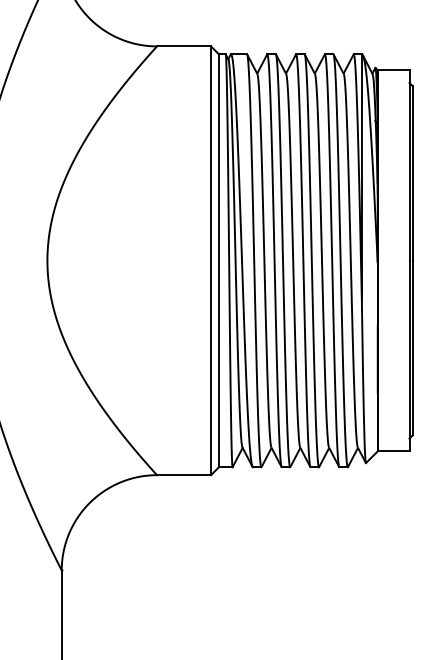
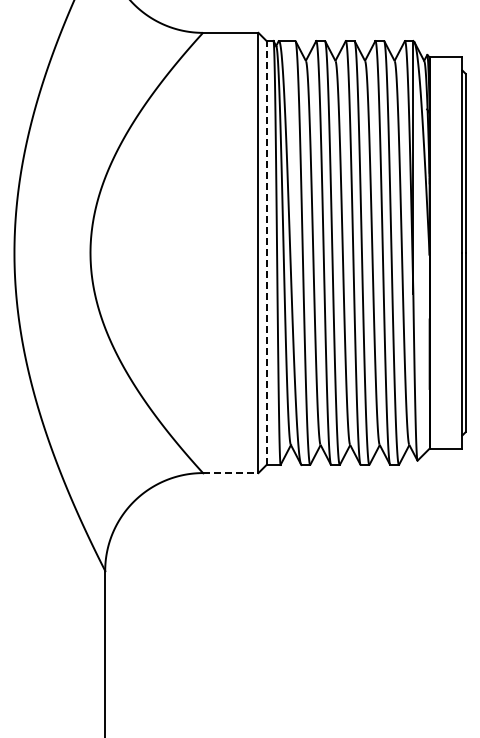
line: (218, 260) -> (266, 252), solid -> dashed
line: (183, 475) -> (230, 473), solid -> dashed

